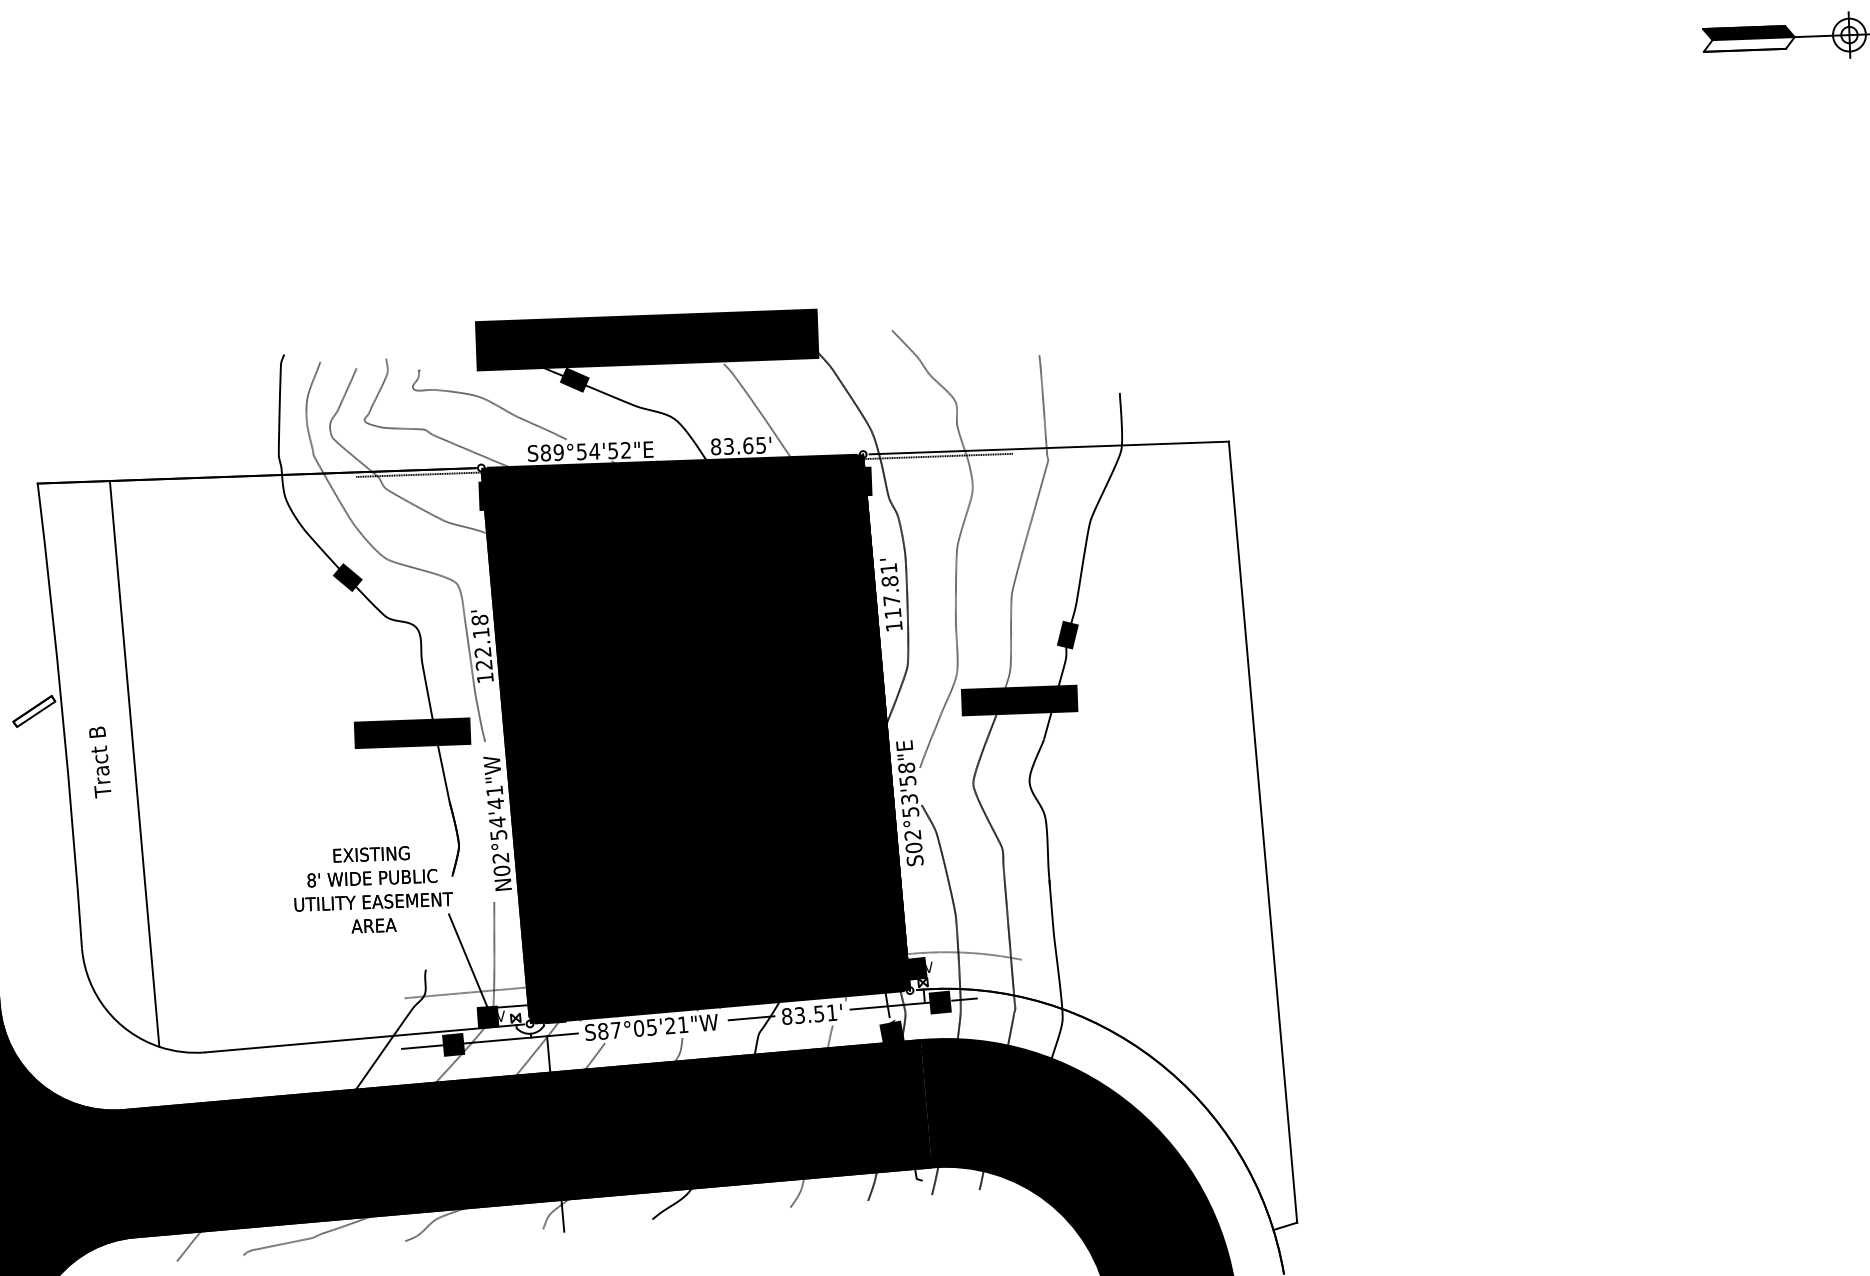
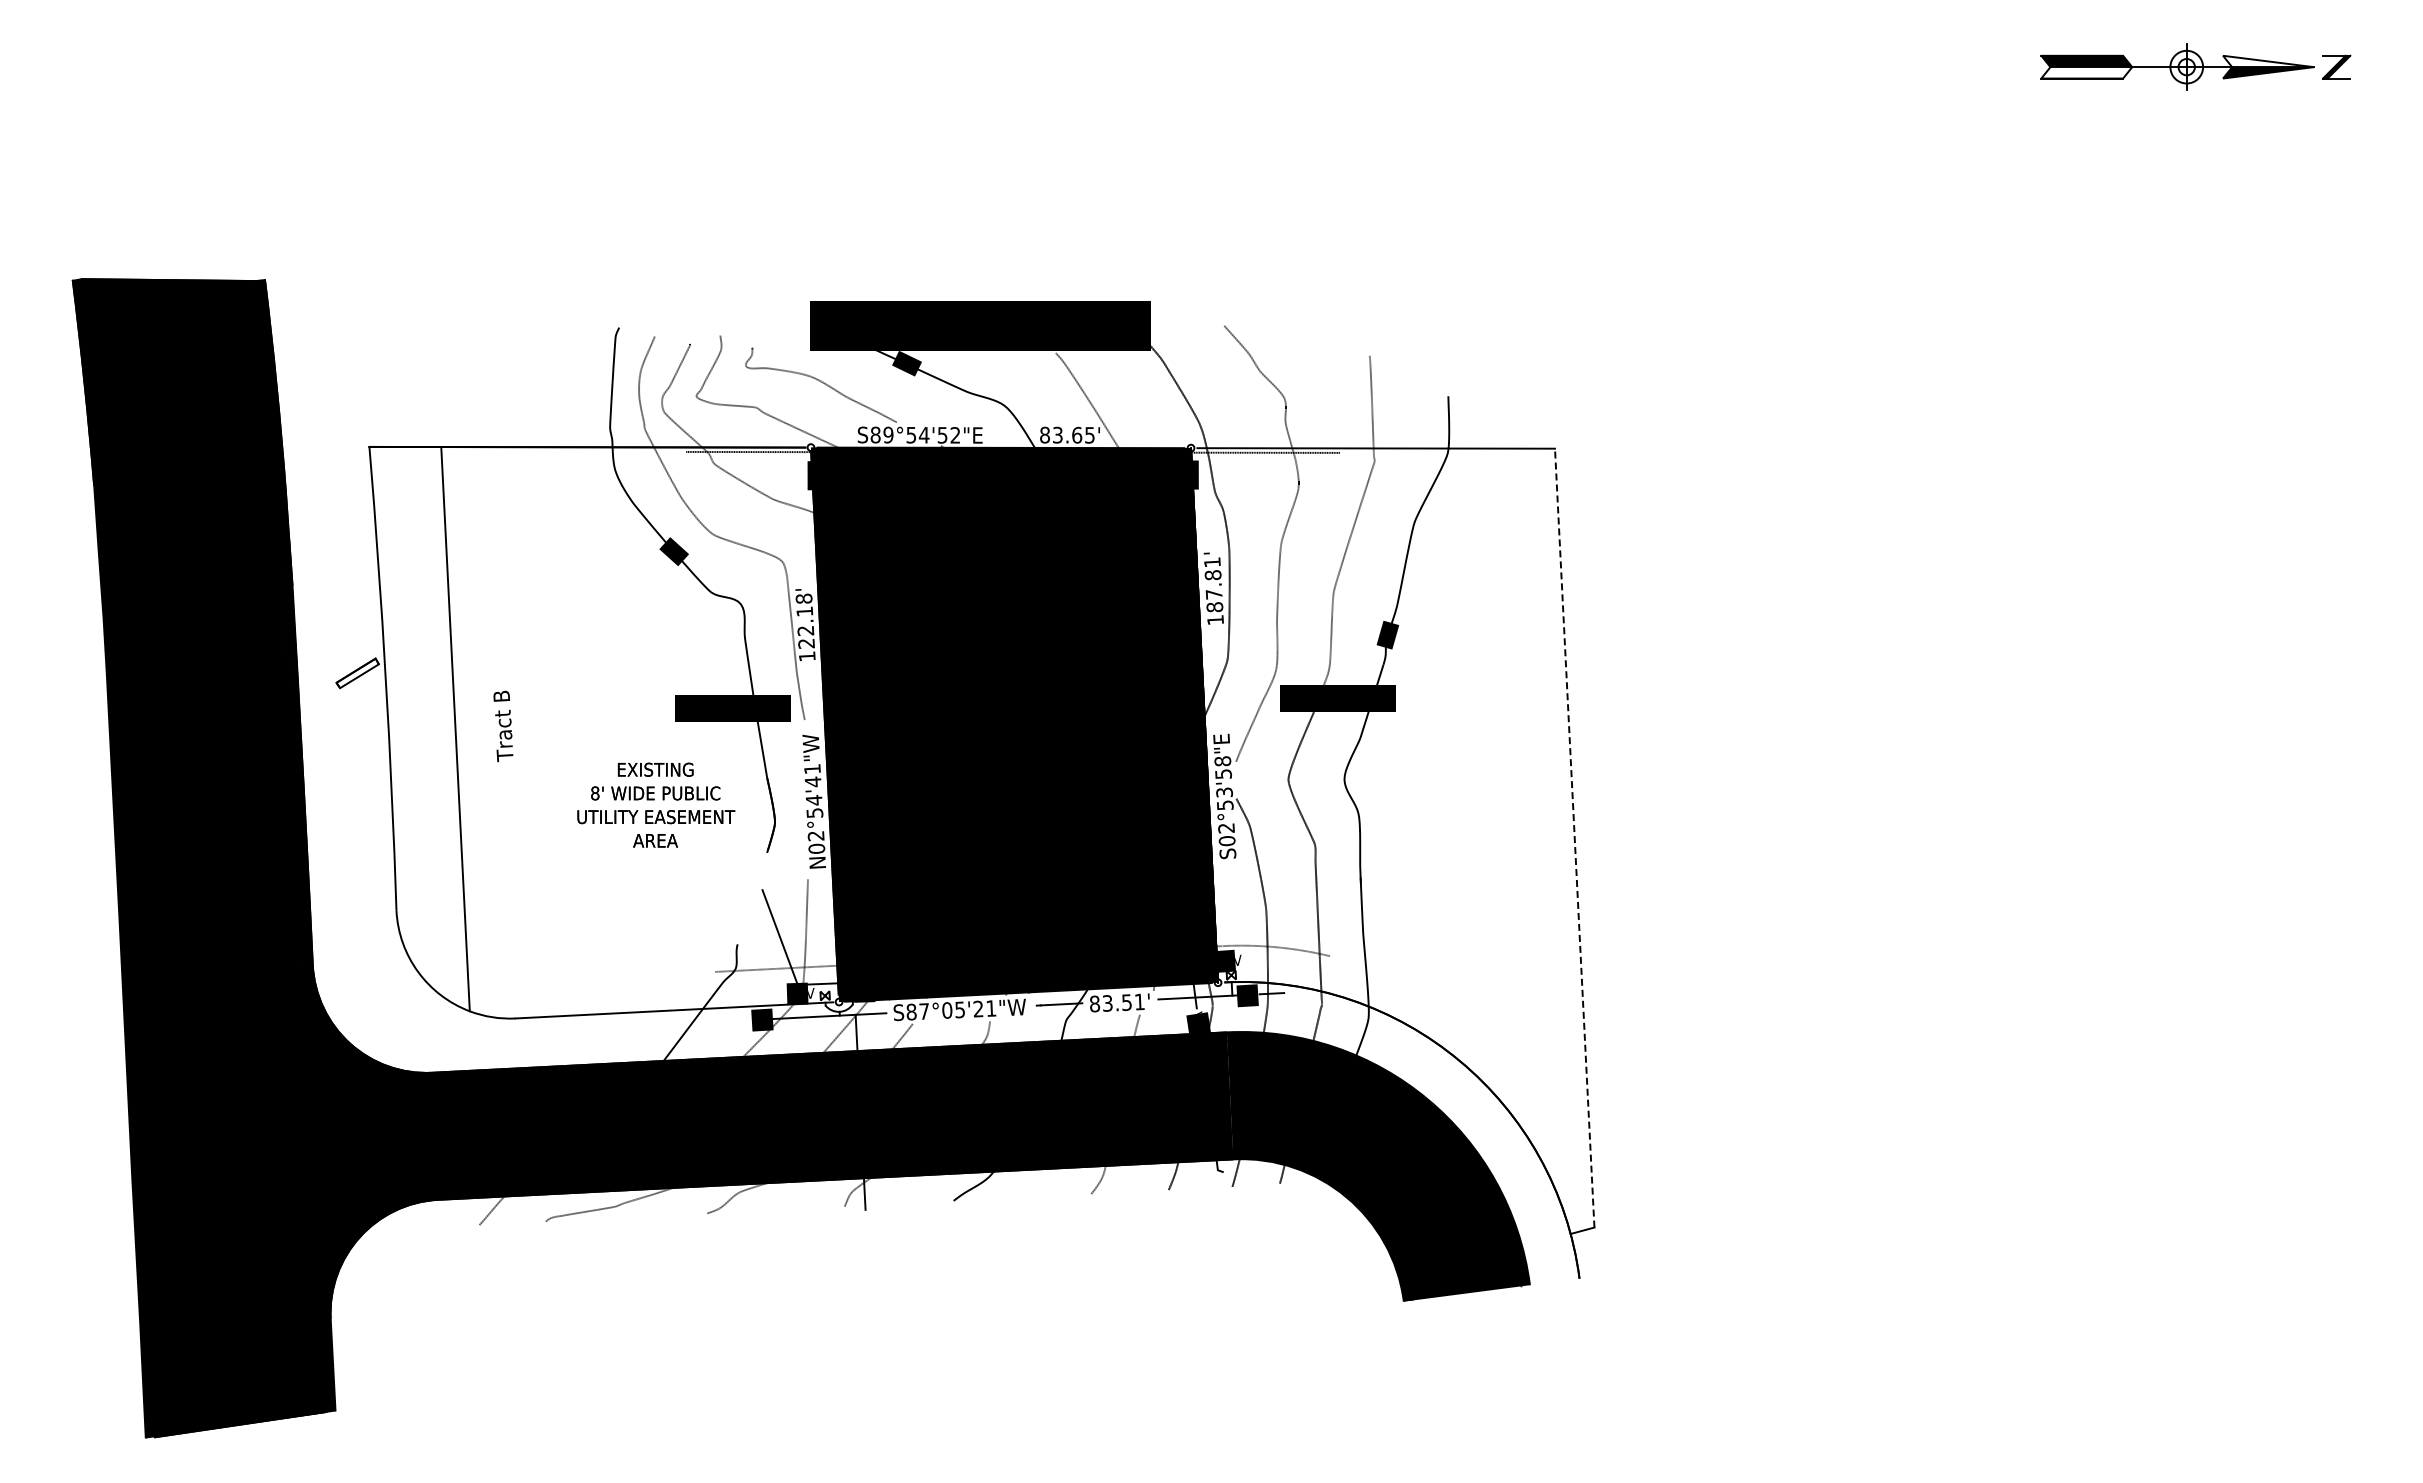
text: (892, 613) -> (1214, 607), 117.81' -> 187.81'
text: (100, 762) -> (503, 726), moved
line: (1262, 832) -> (1574, 838), solid -> dashed
text: (373, 889) -> (656, 804), moved
line: (421, 1047) -> (730, 1021), removed

